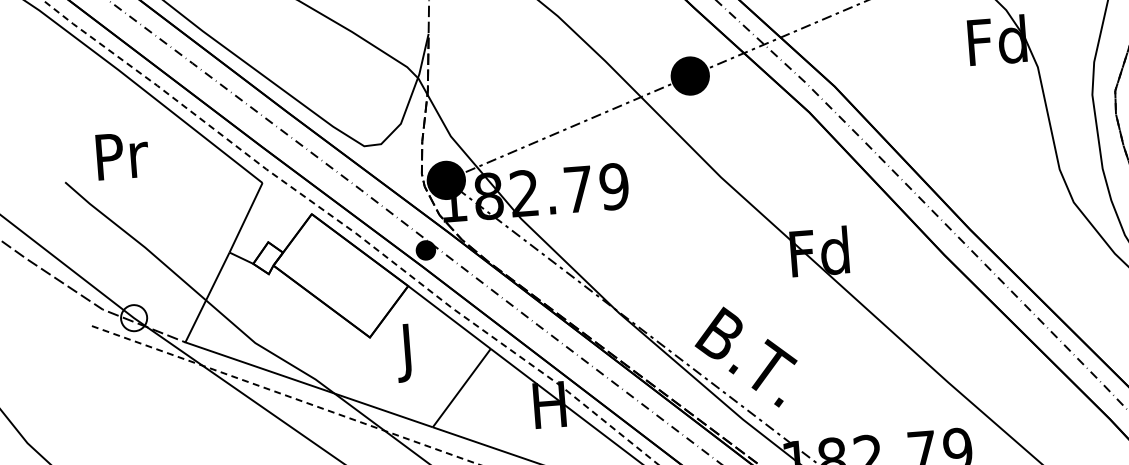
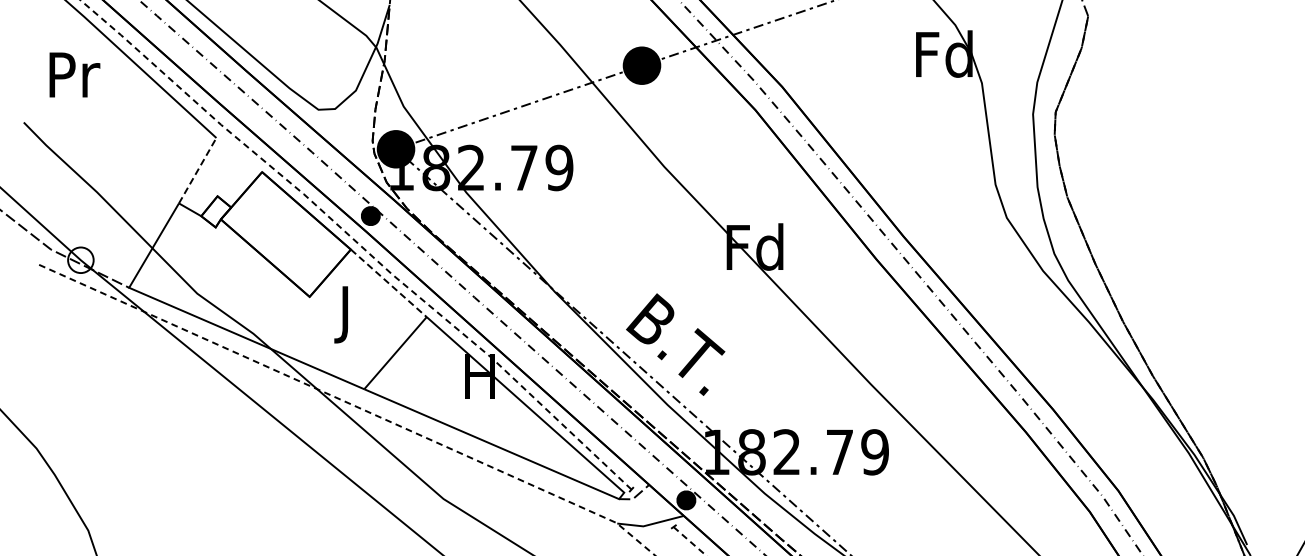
text: (122, 155) -> (74, 74), moved
line: (245, 217) -> (197, 170), solid -> dashed
line: (449, 317) -> (388, 283), solid -> dashed

